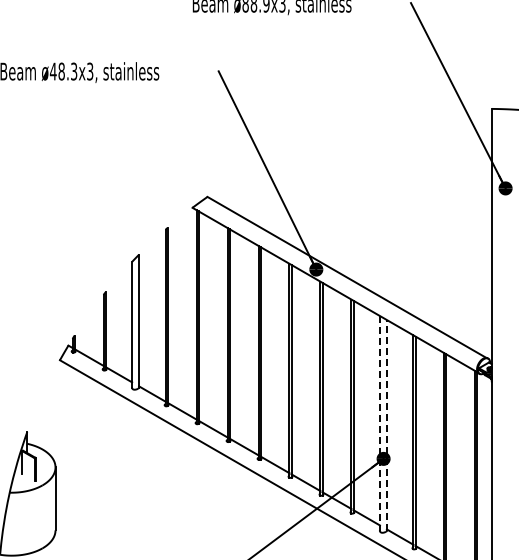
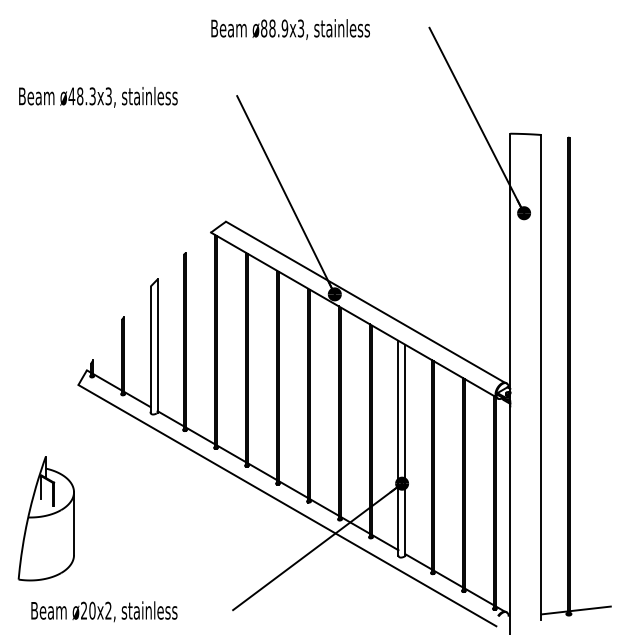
line: (379, 423) -> (398, 448), dashed -> solid
line: (386, 424) -> (405, 449), dashed -> solid

